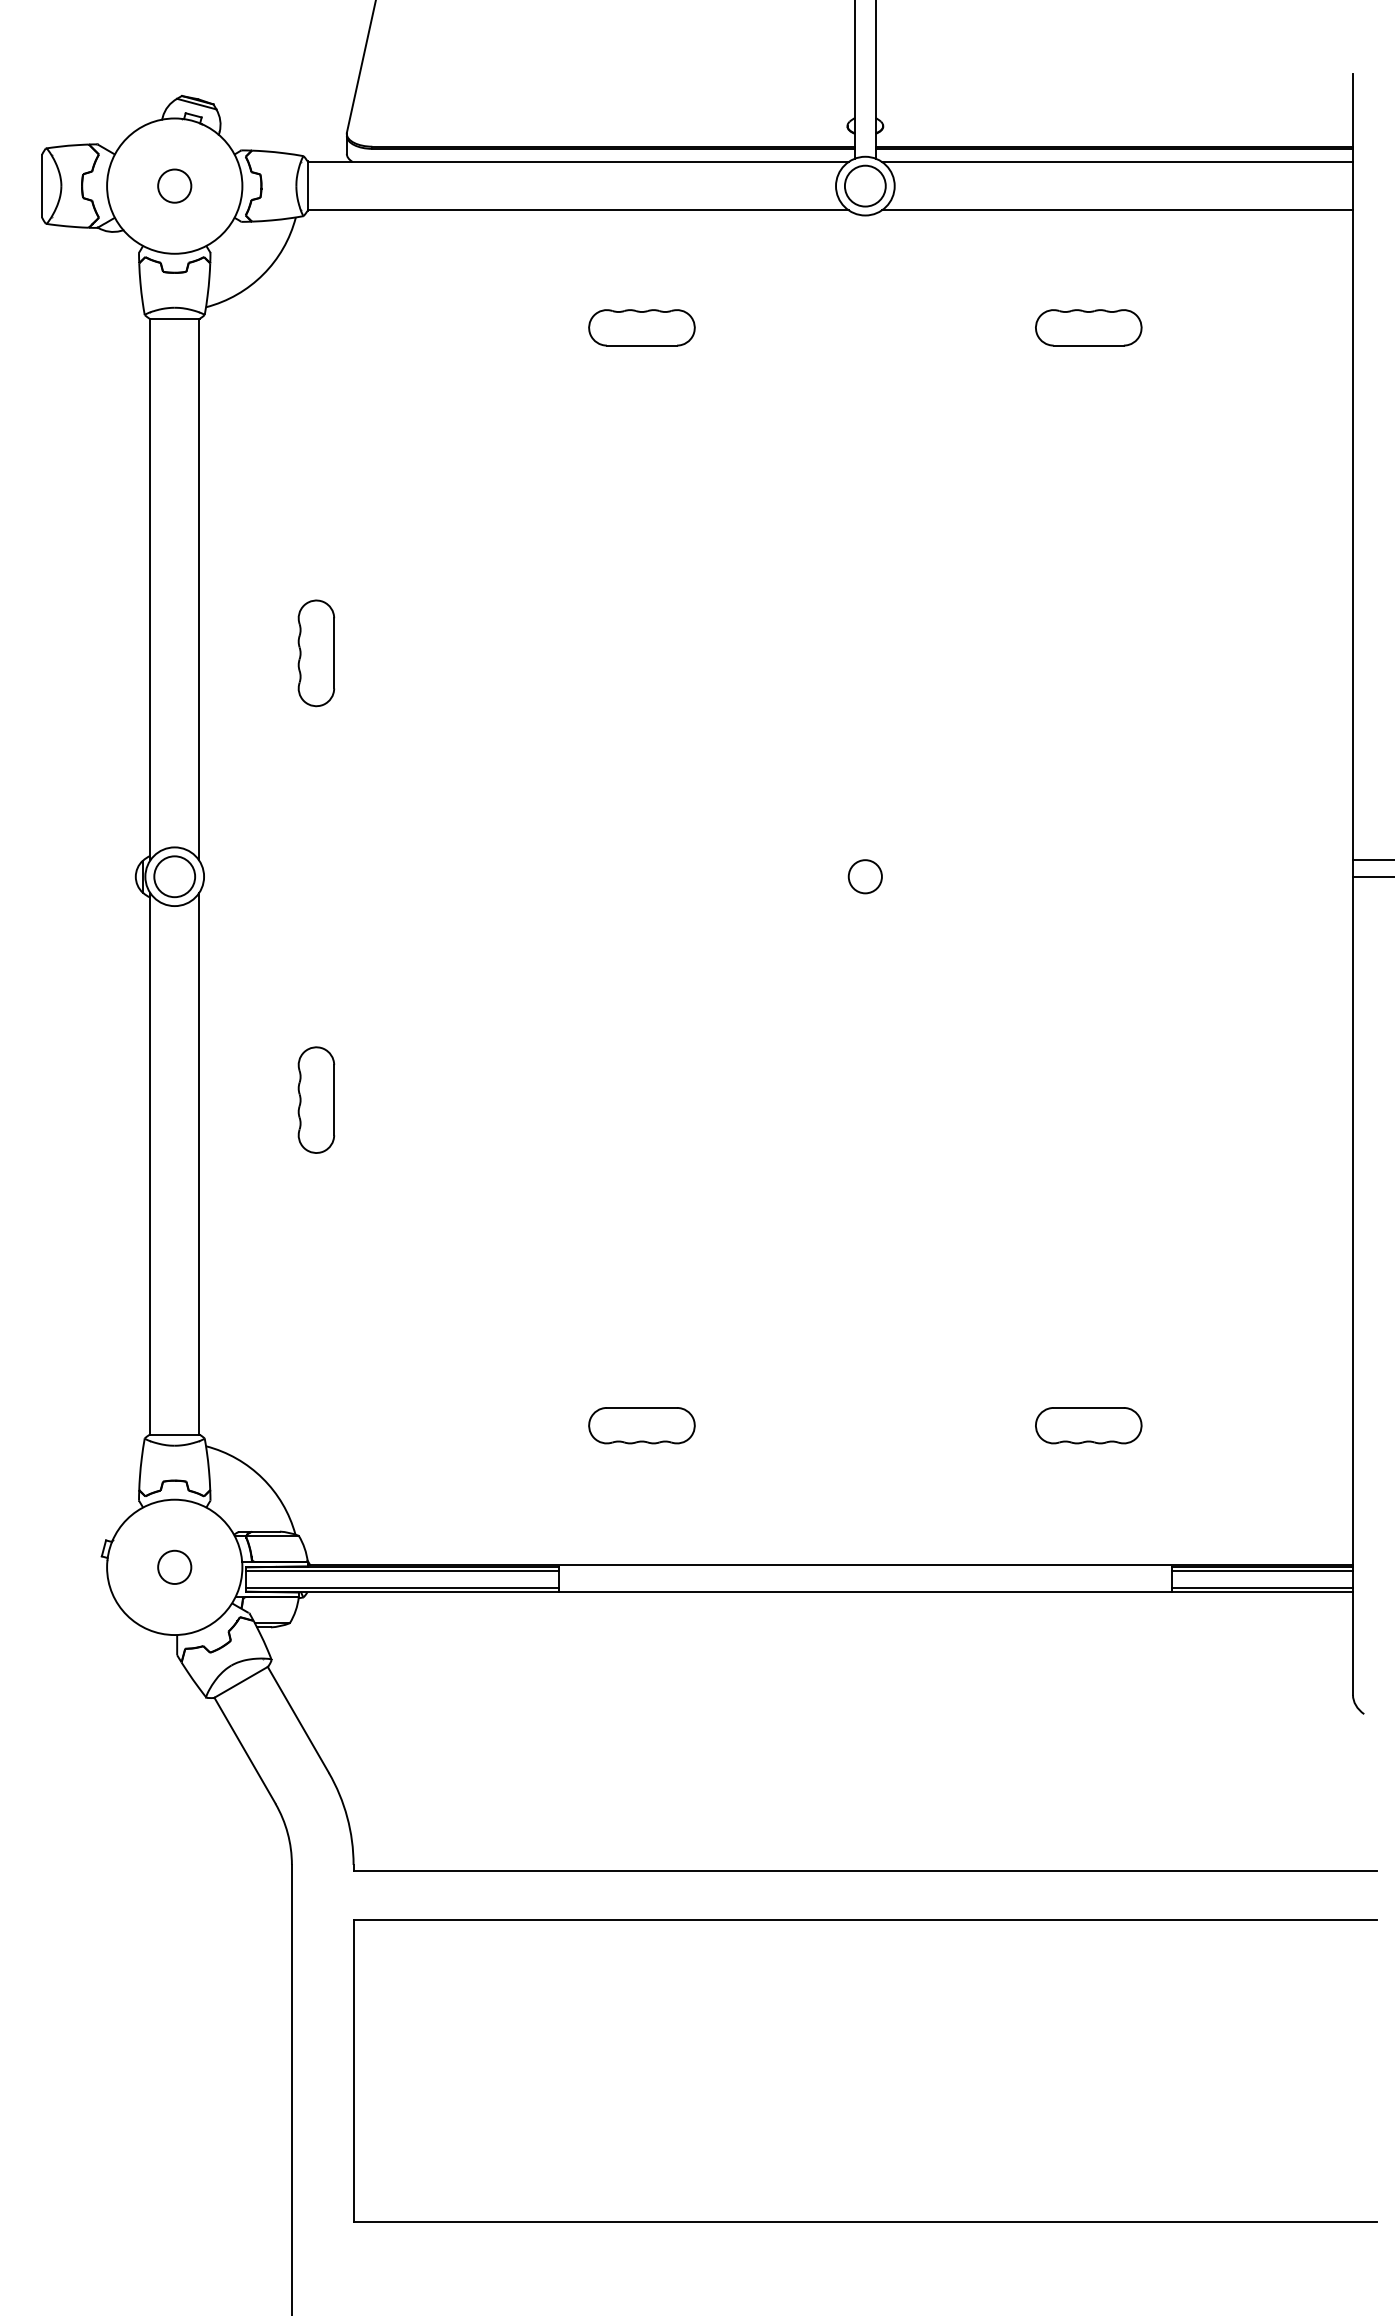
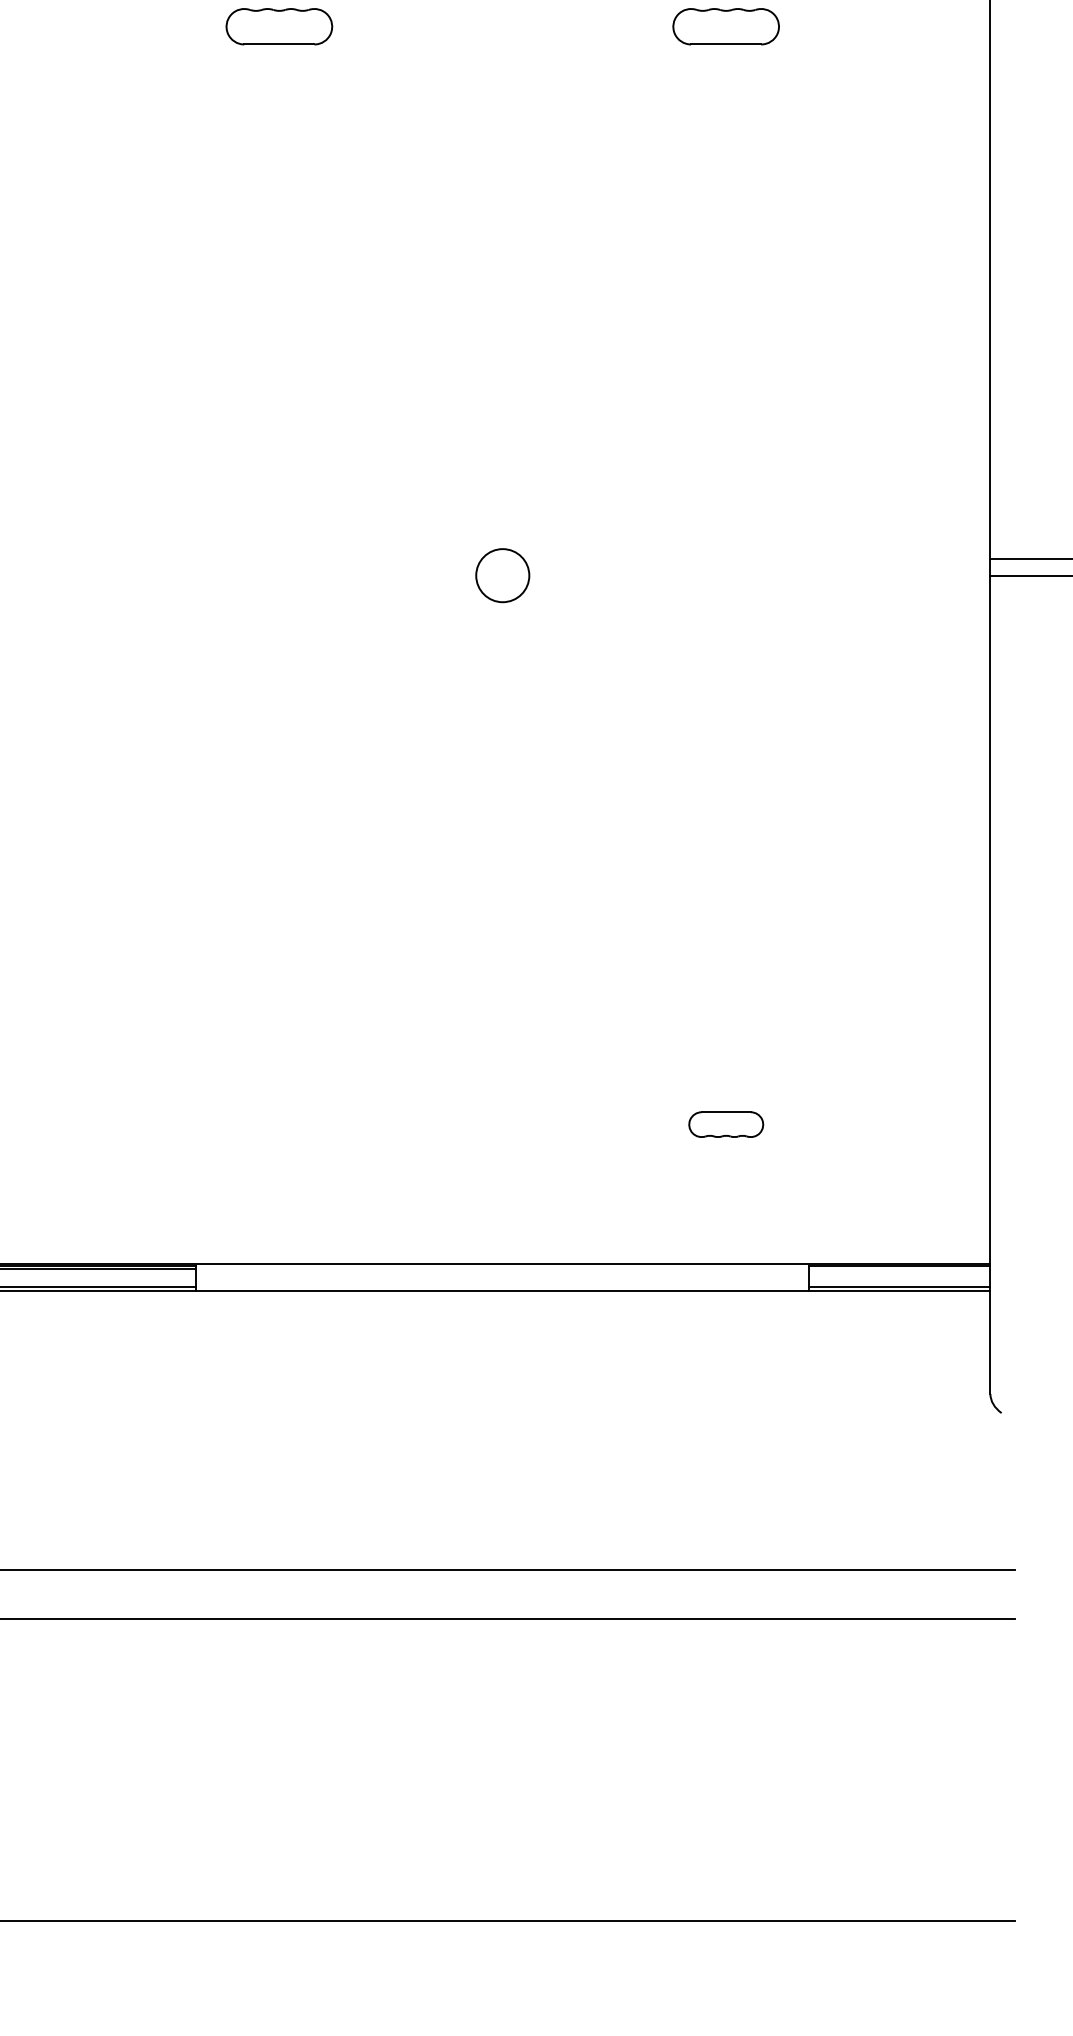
circle: (864, 876) -> (501, 575), size x1.6
part: (641, 1425) -> (278, 1124), removed
part: (1088, 1425) -> (725, 1124), size x0.7
line: (1262, 1570) -> (899, 1269), removed

